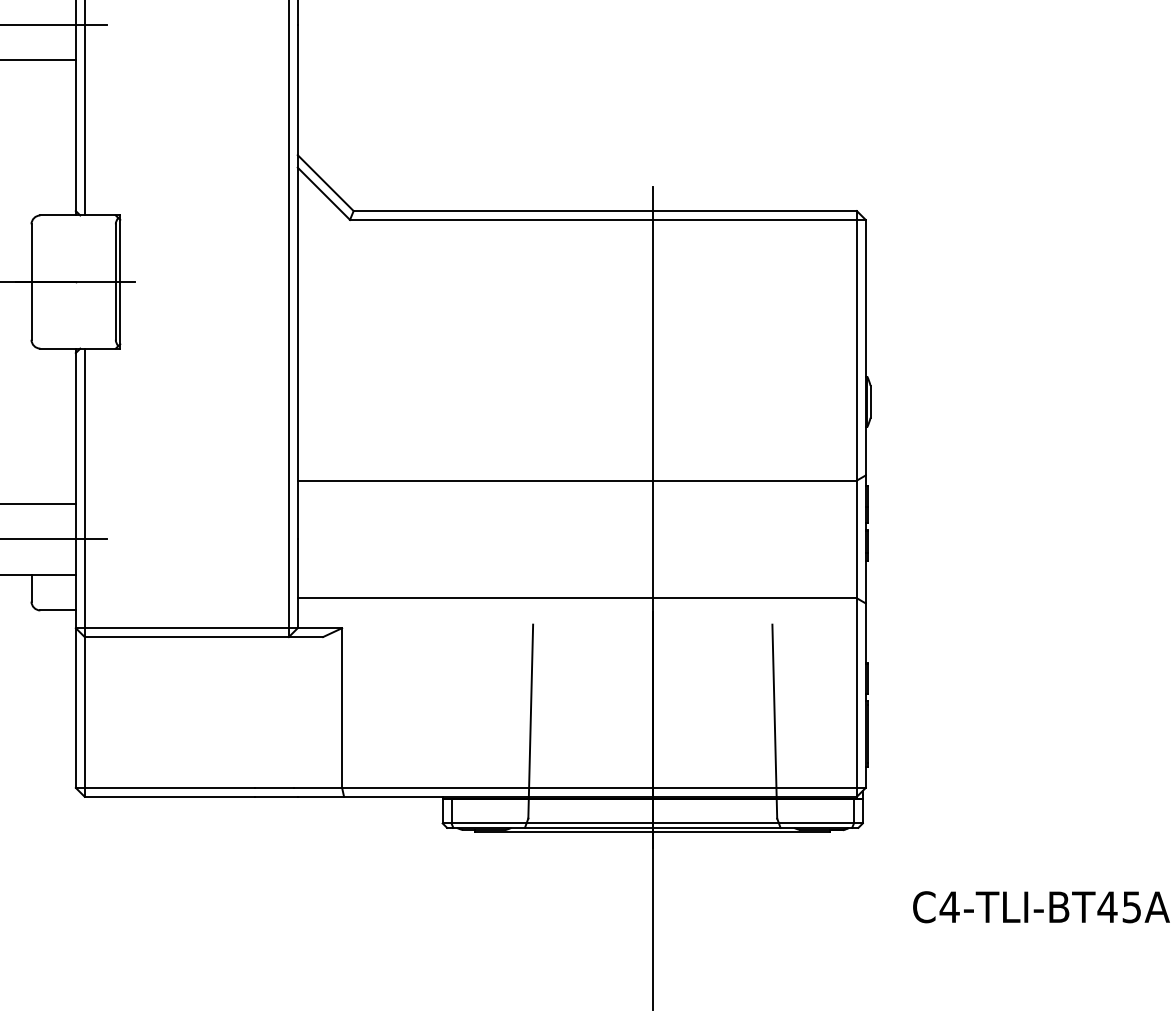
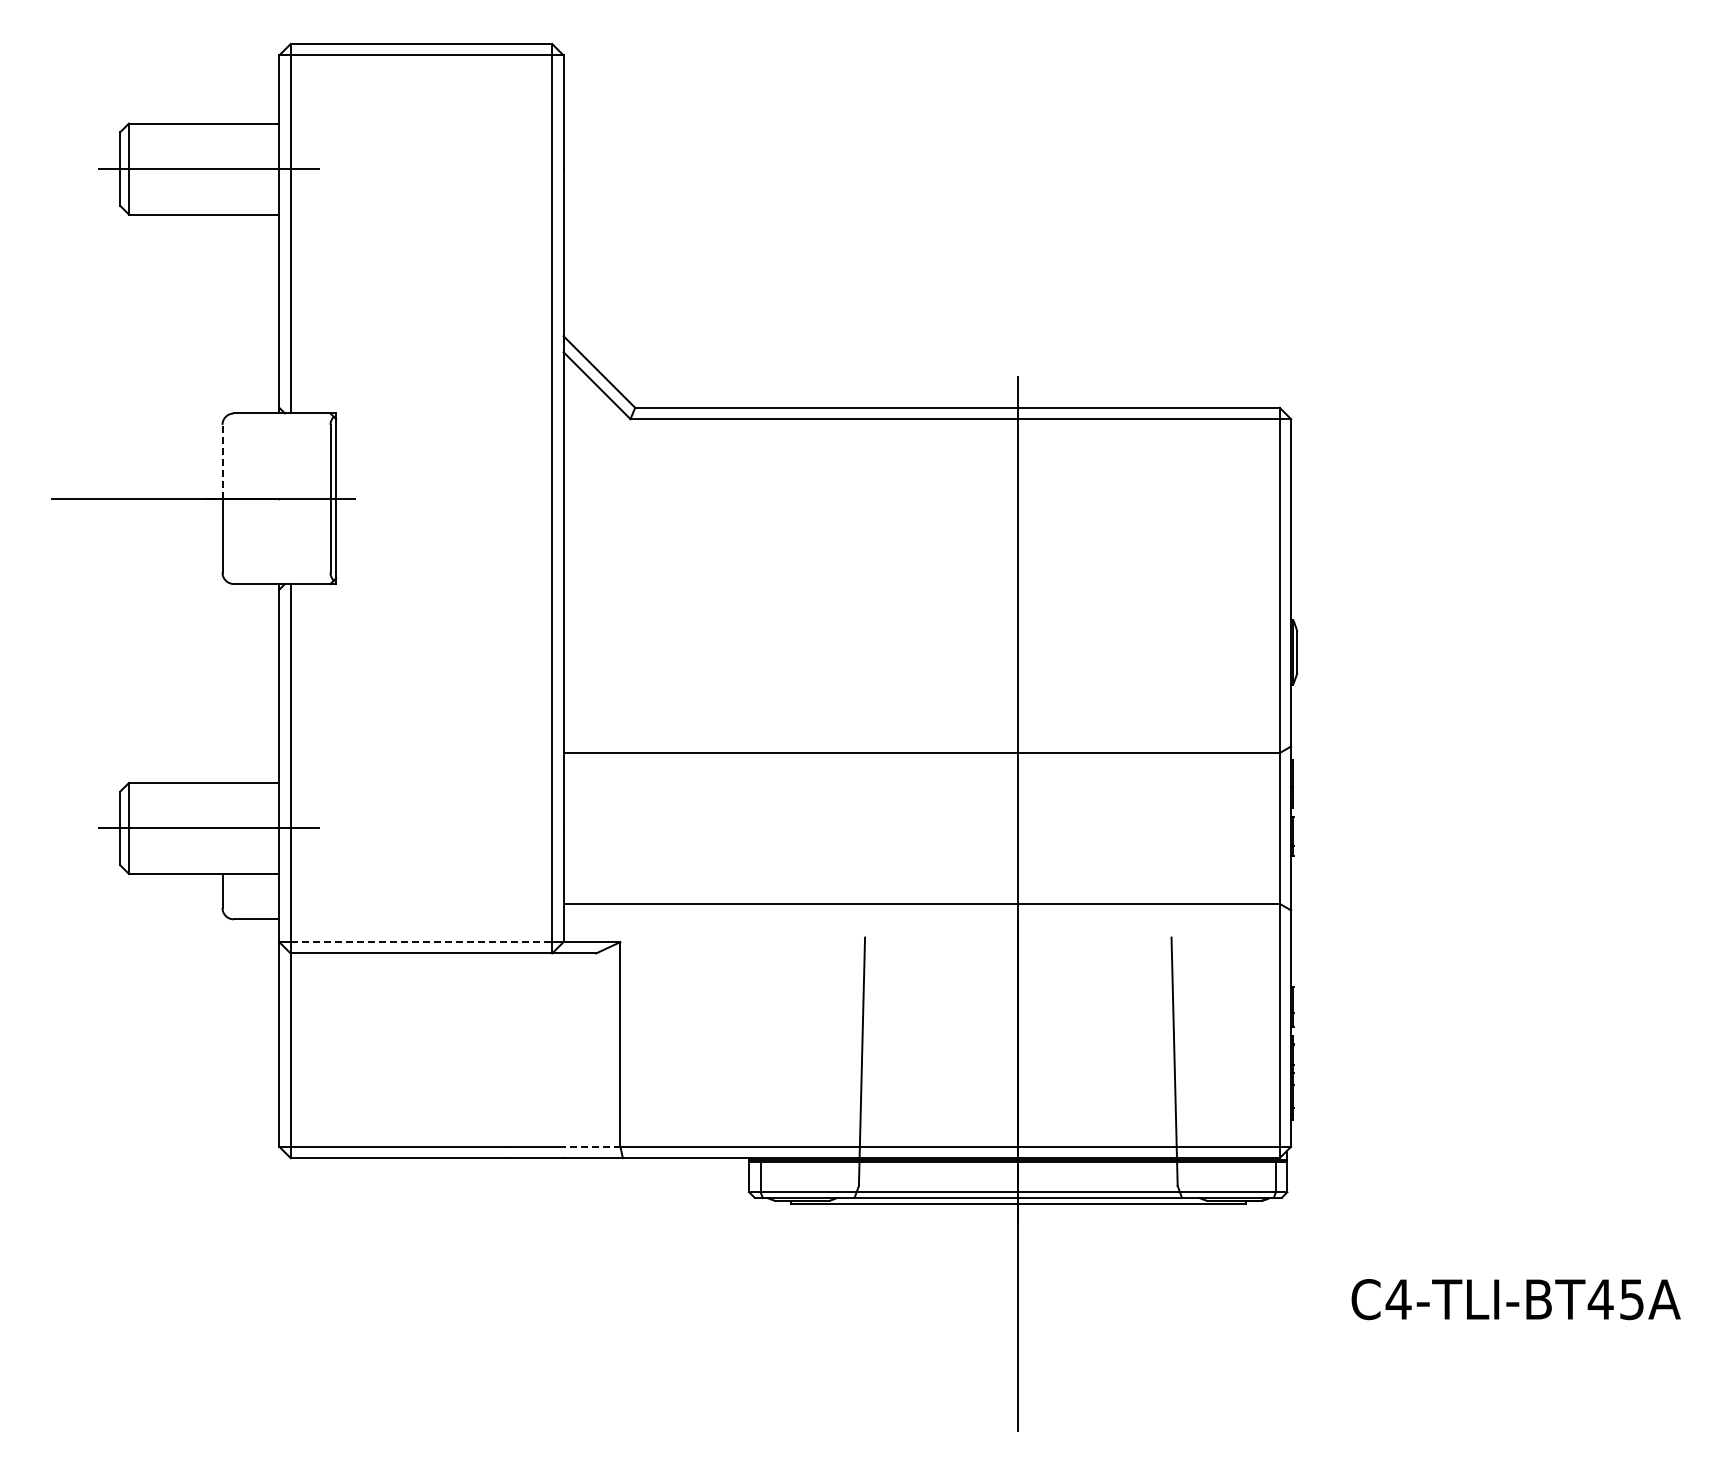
line: (31, 252) -> (222, 461), solid -> dashed
line: (186, 628) -> (421, 942), solid -> dashed
line: (318, 787) -> (589, 1146), solid -> dashed

